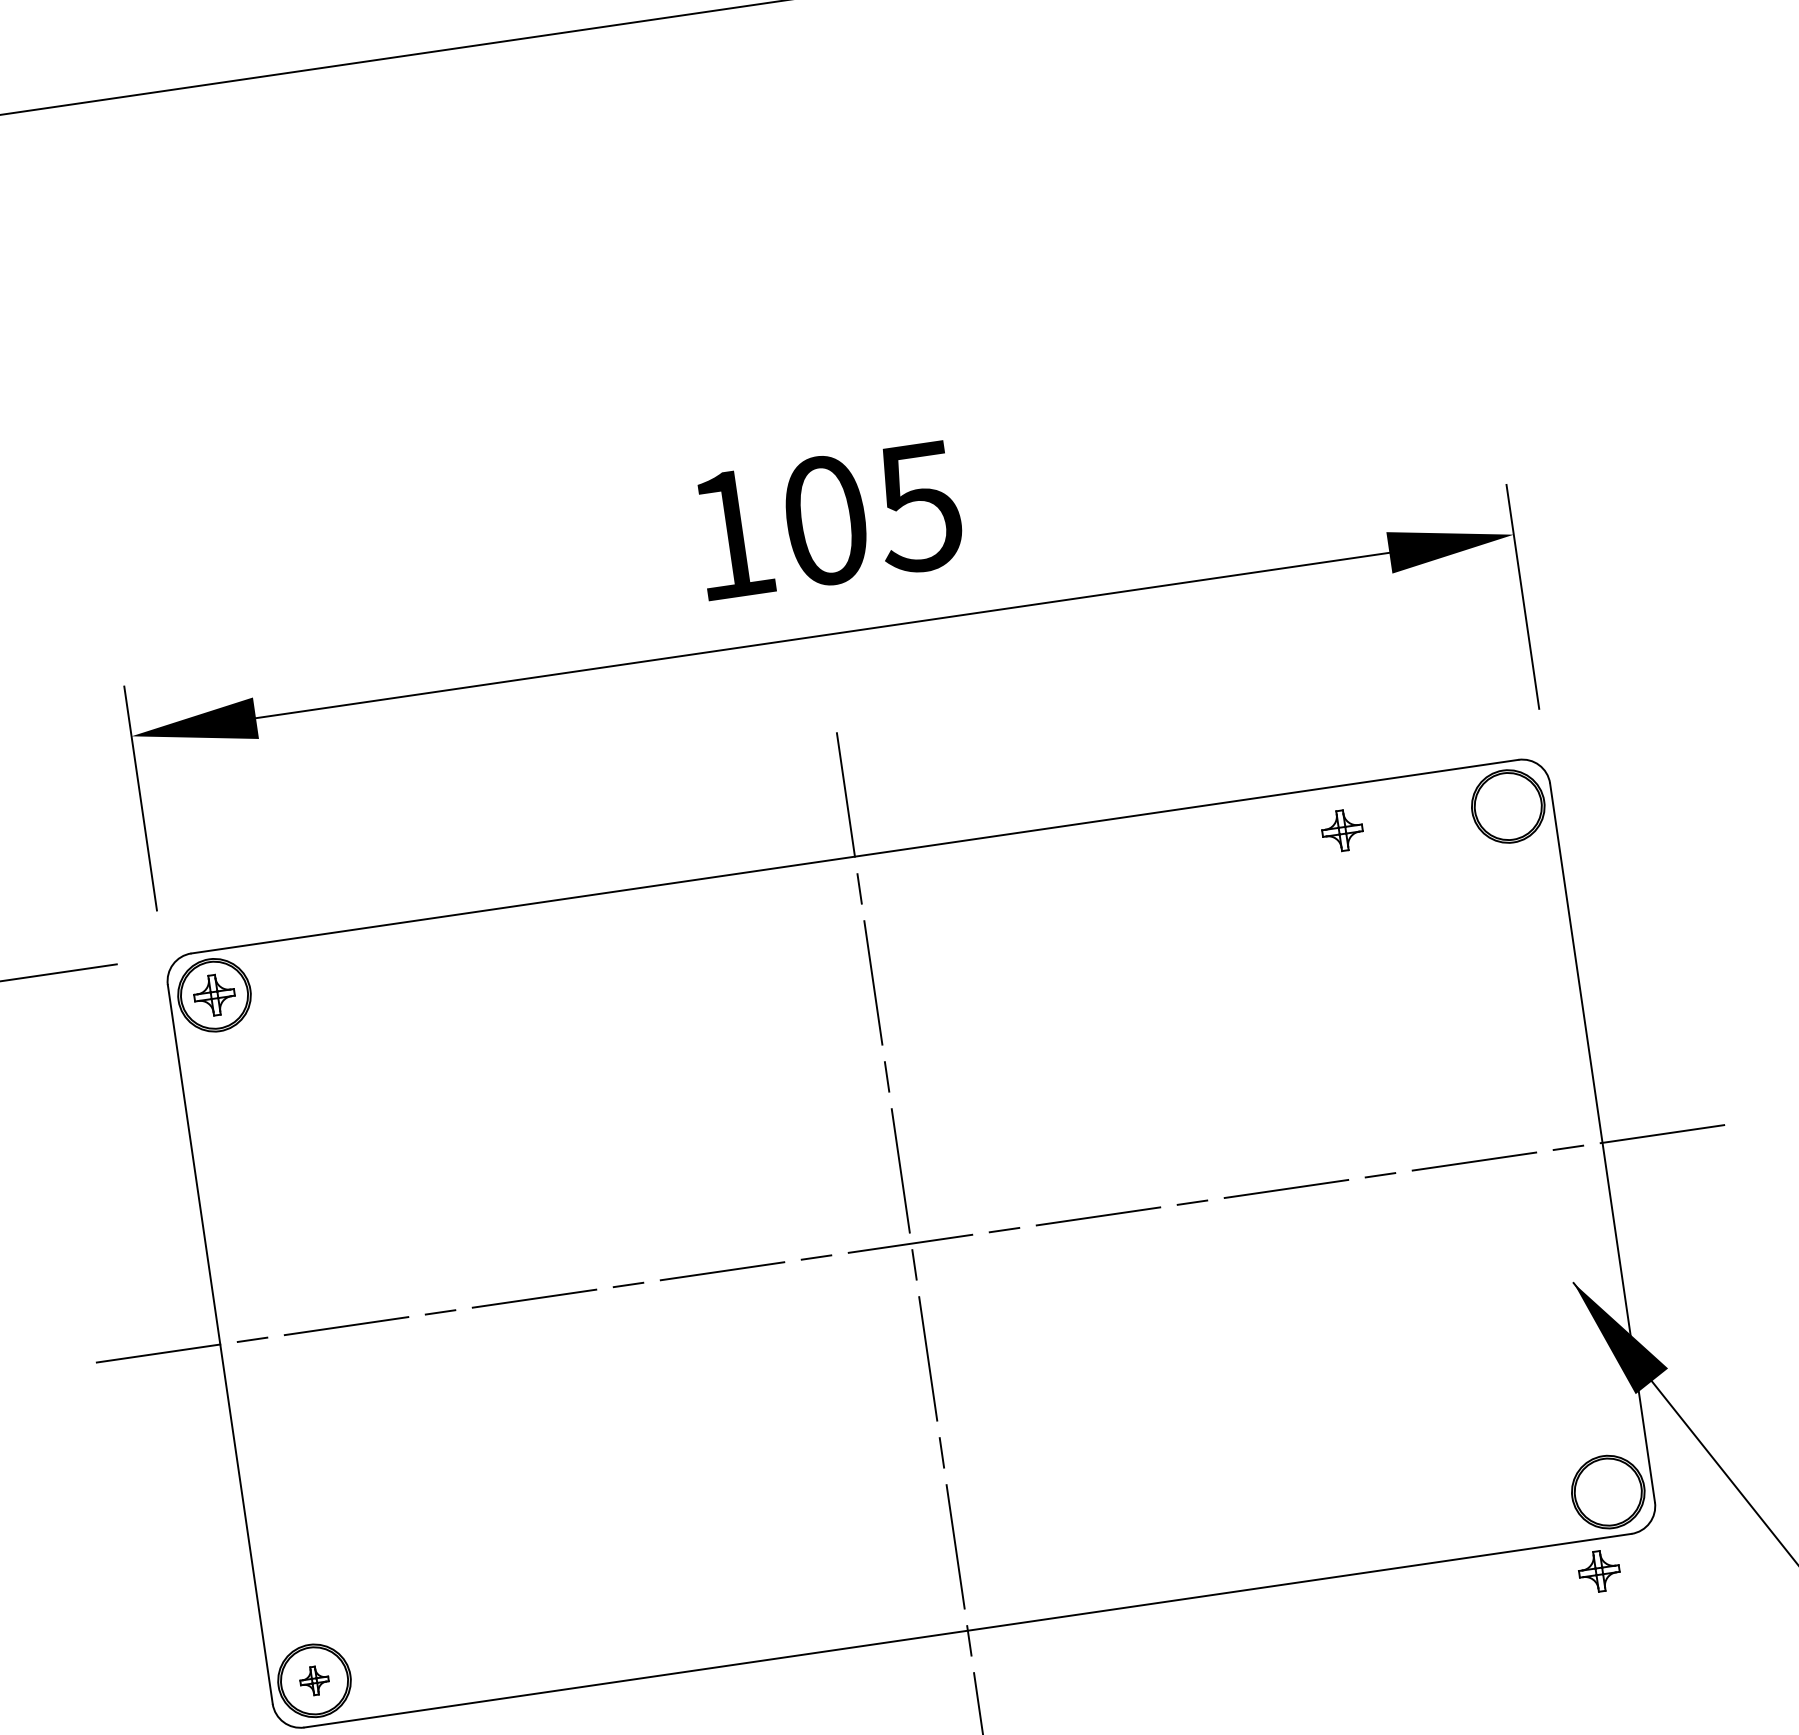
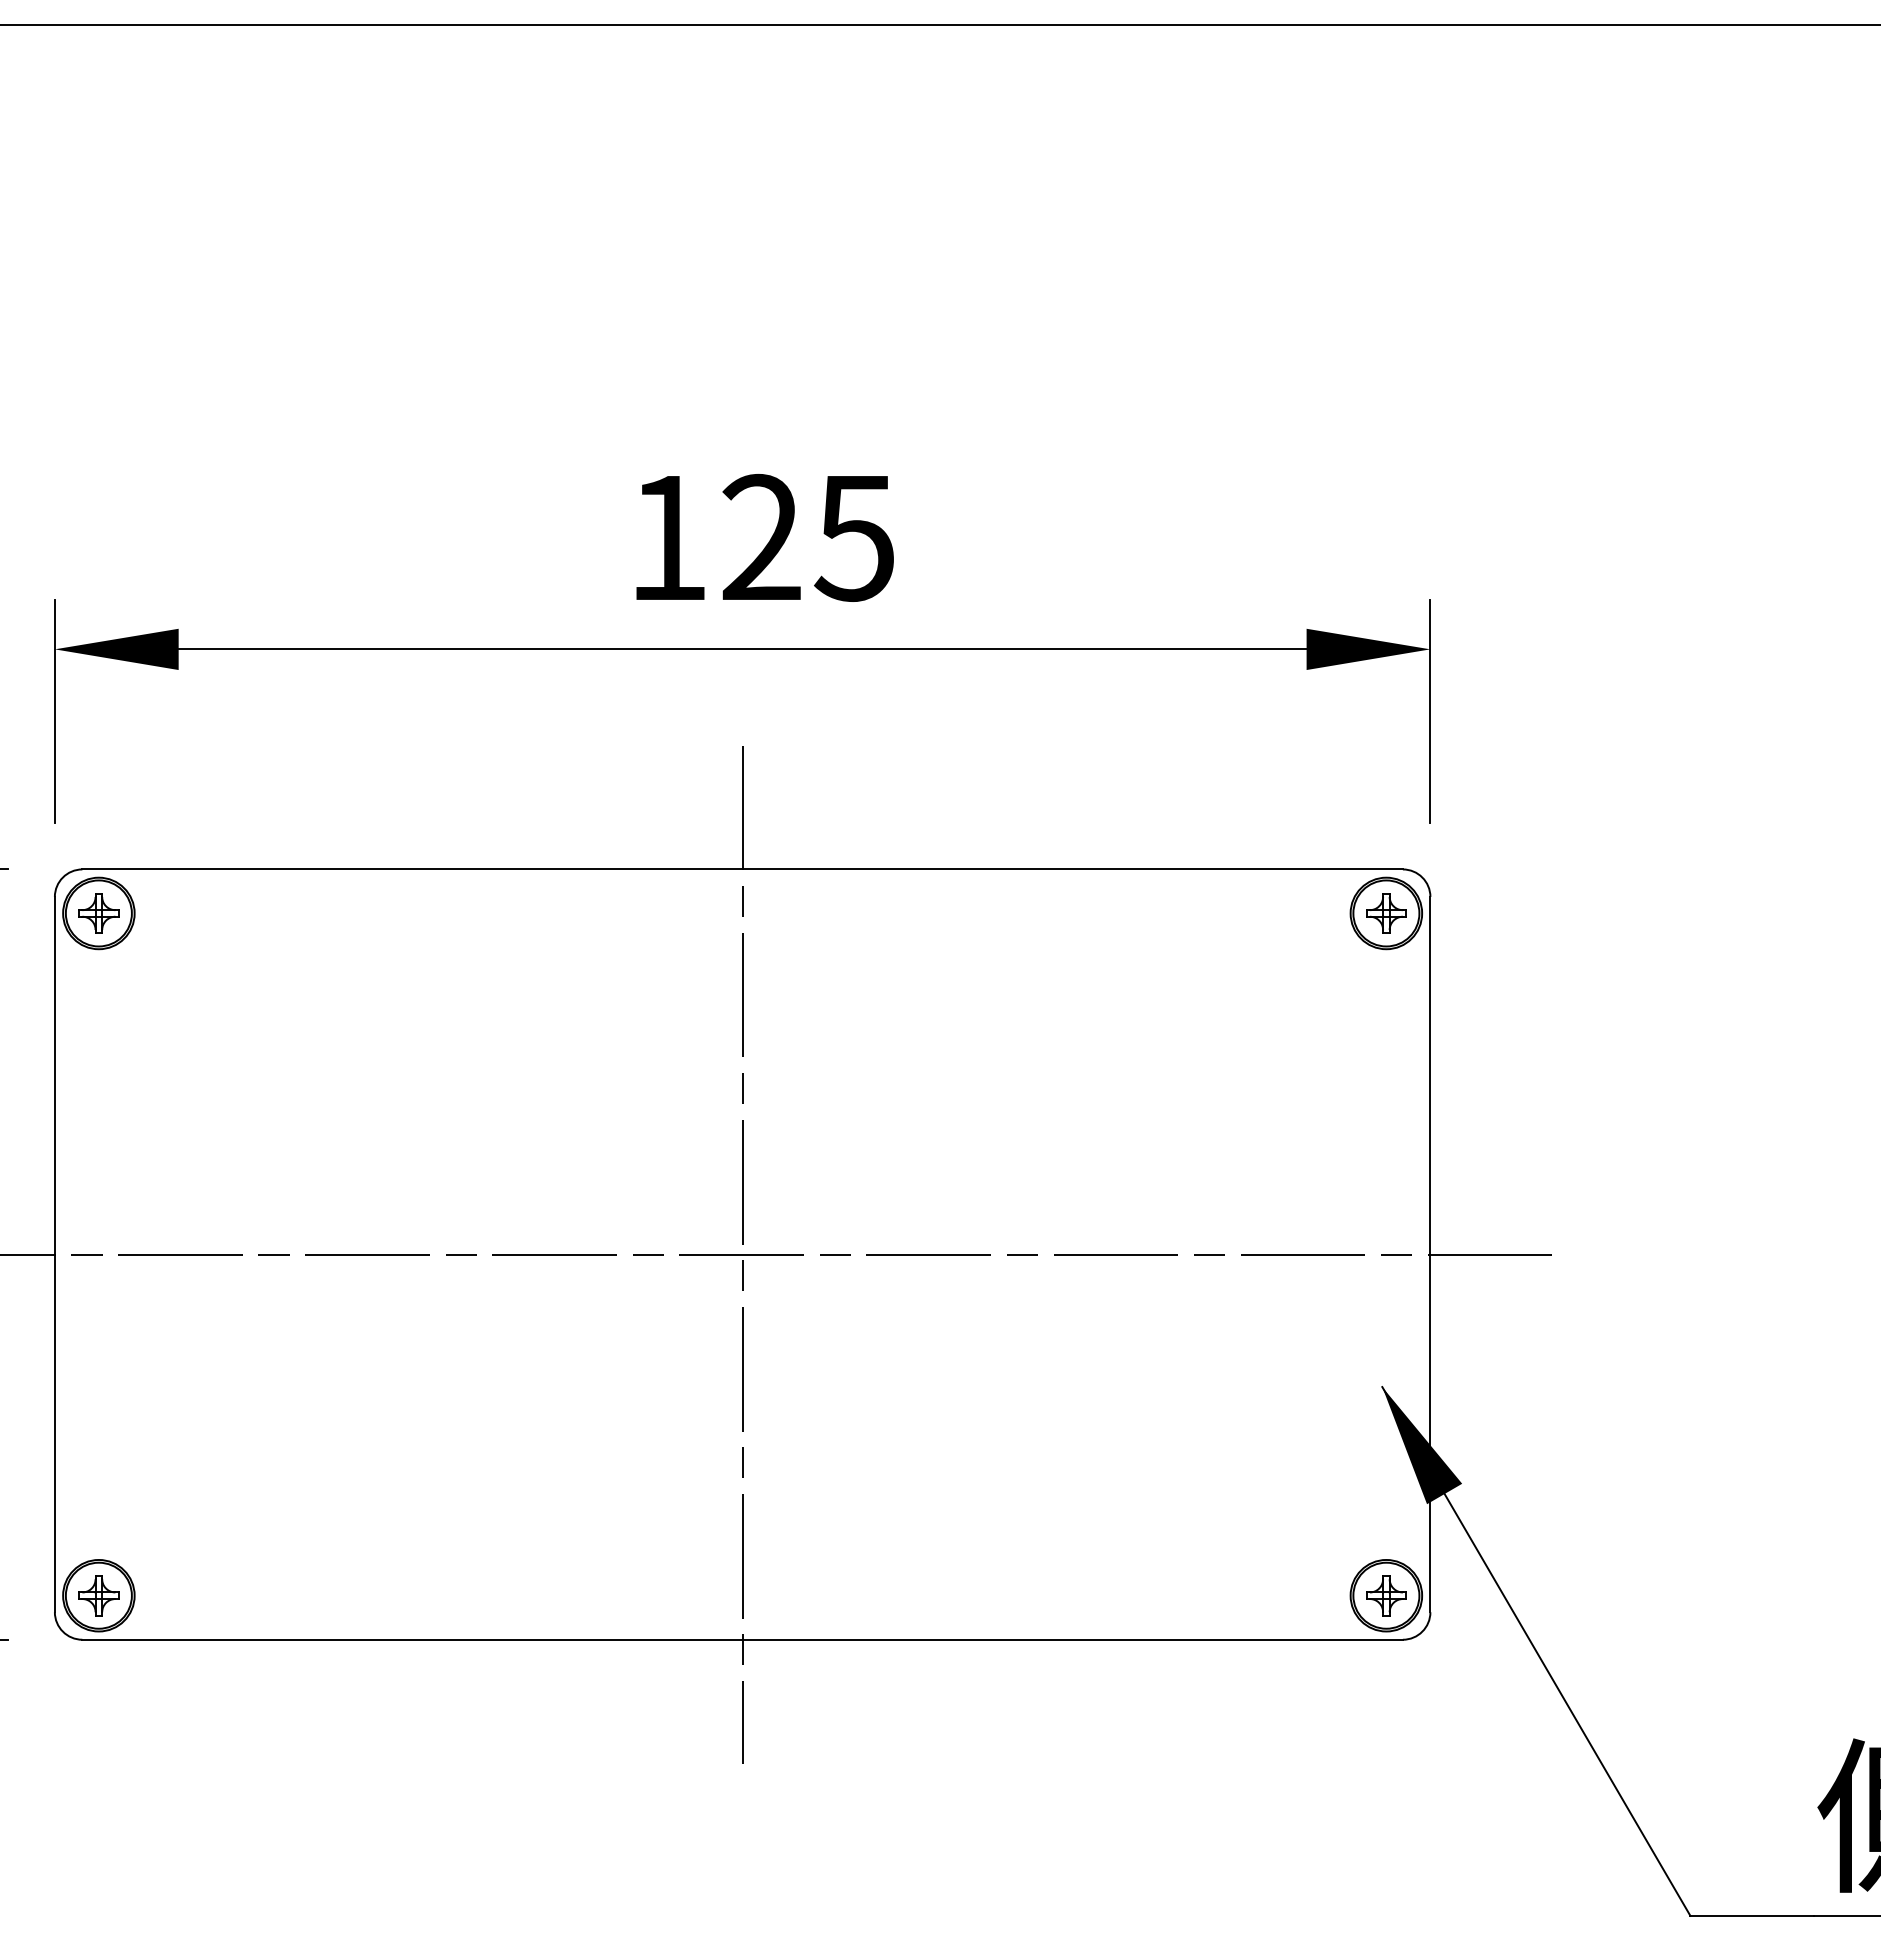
text: (825, 520) -> (761, 537), 105 -> 125
part: (1342, 830) -> (1386, 913), moved
part: (1599, 1571) -> (1386, 1595), moved
part: (314, 1680) -> (98, 1595), size x1.43

